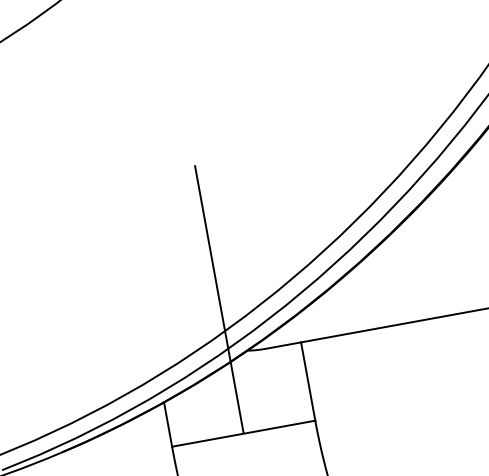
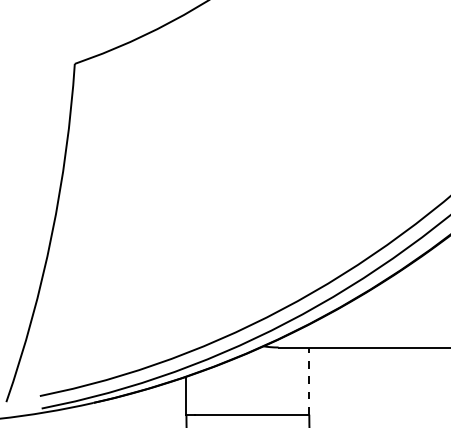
line: (218, 299) -> (247, 299), removed
line: (308, 381) -> (309, 381), solid -> dashed

